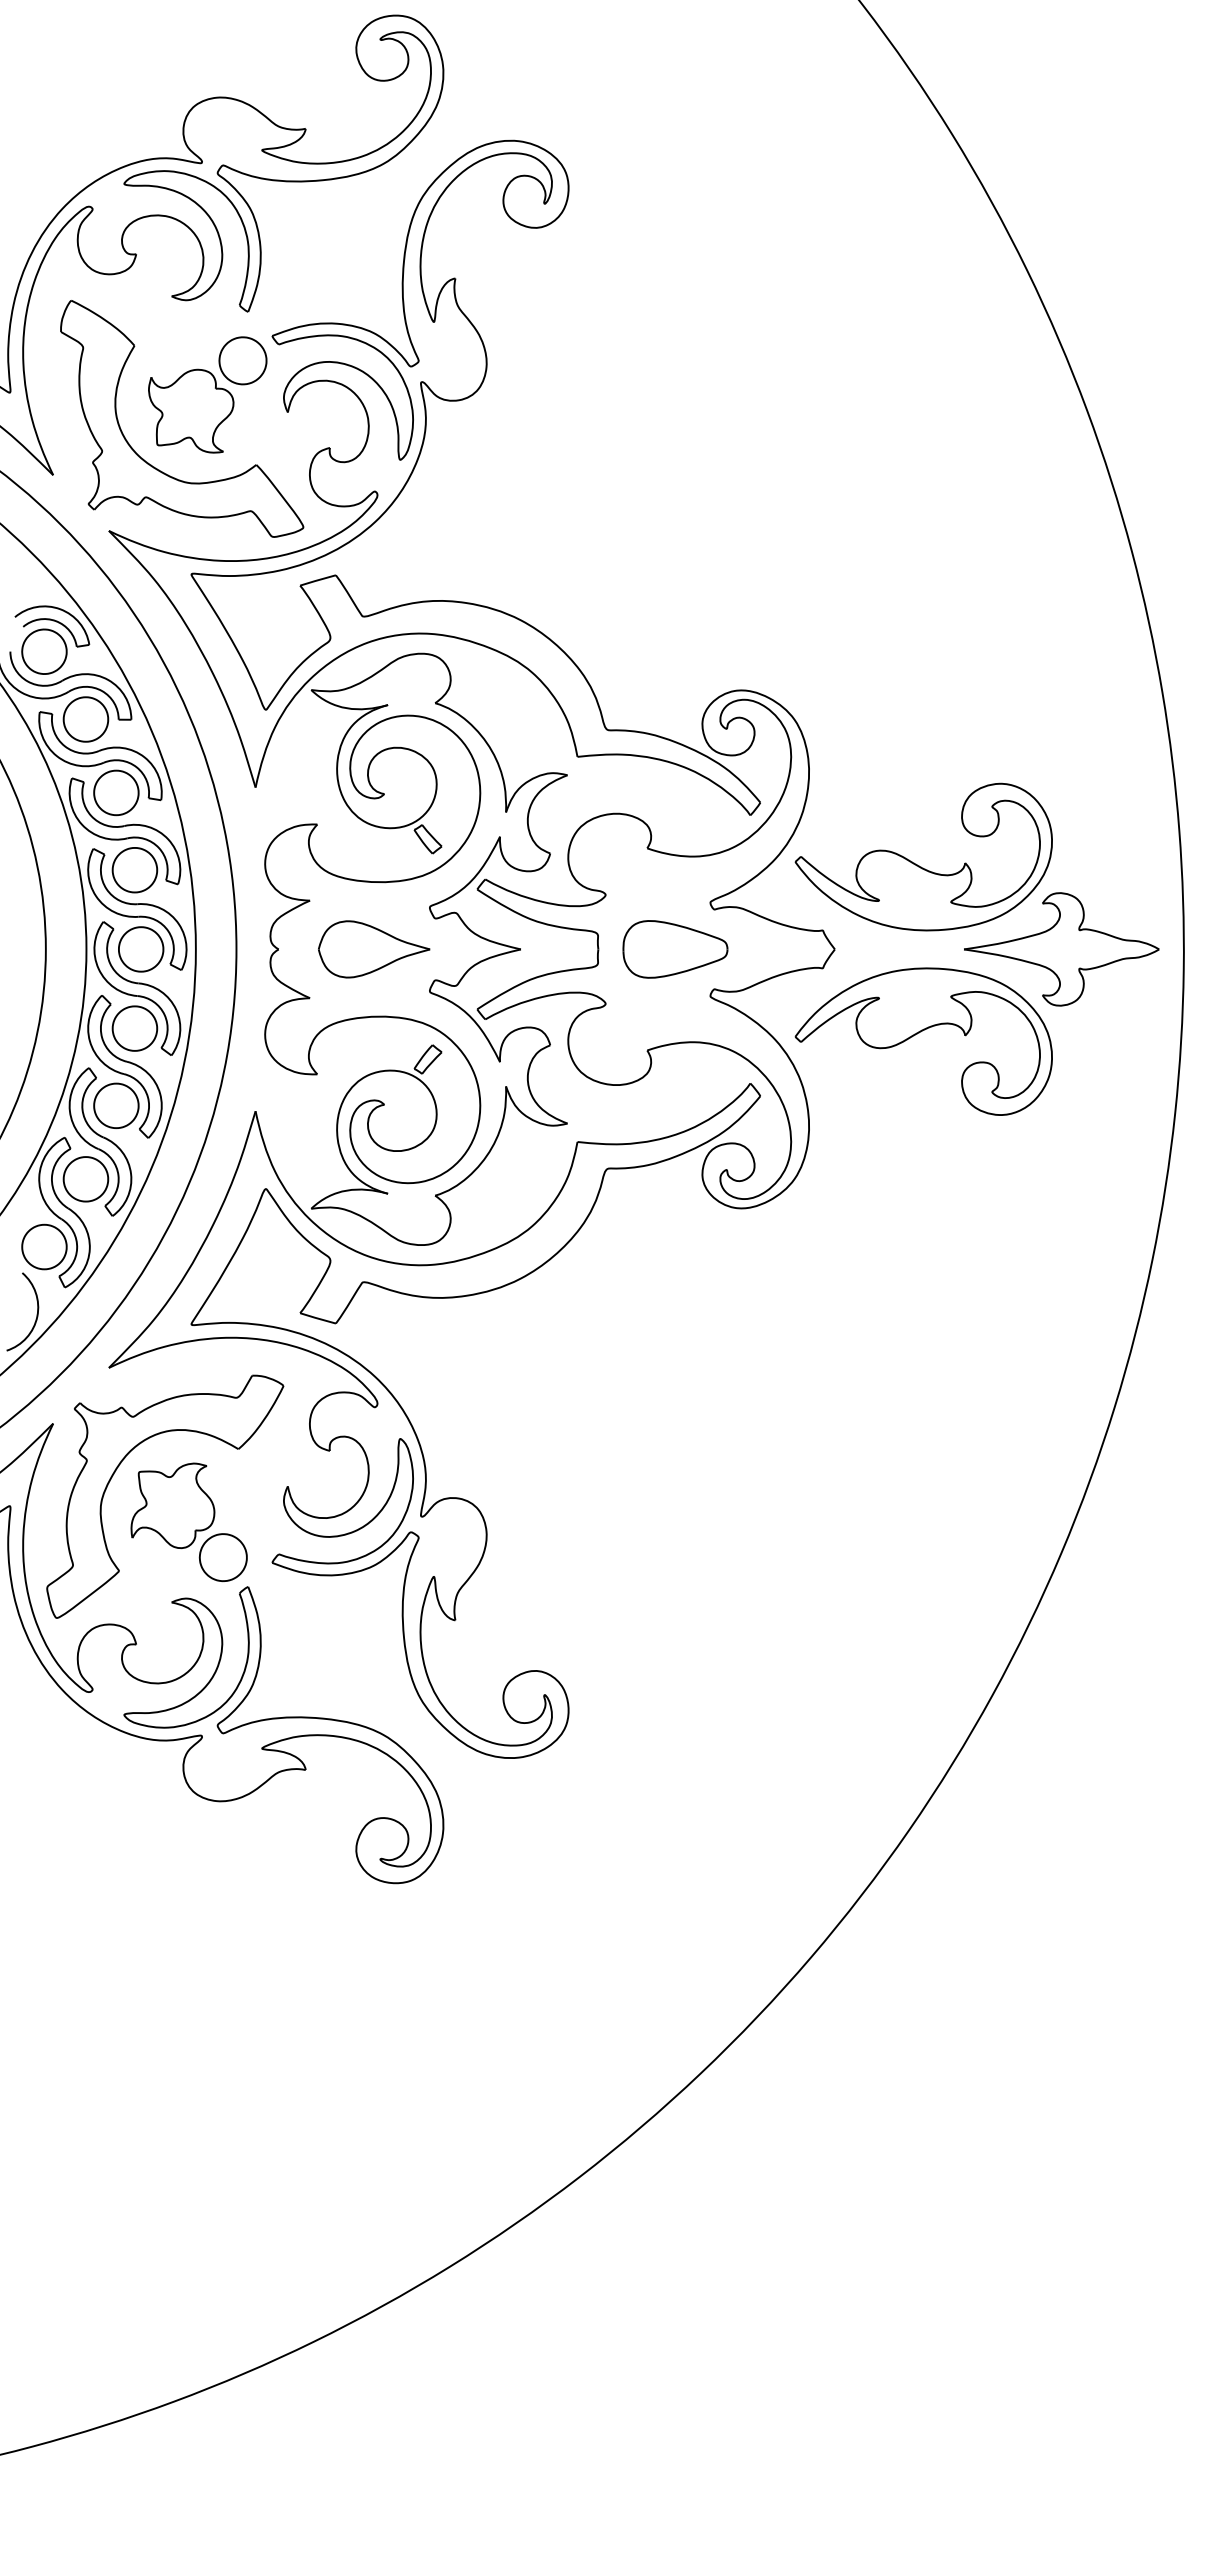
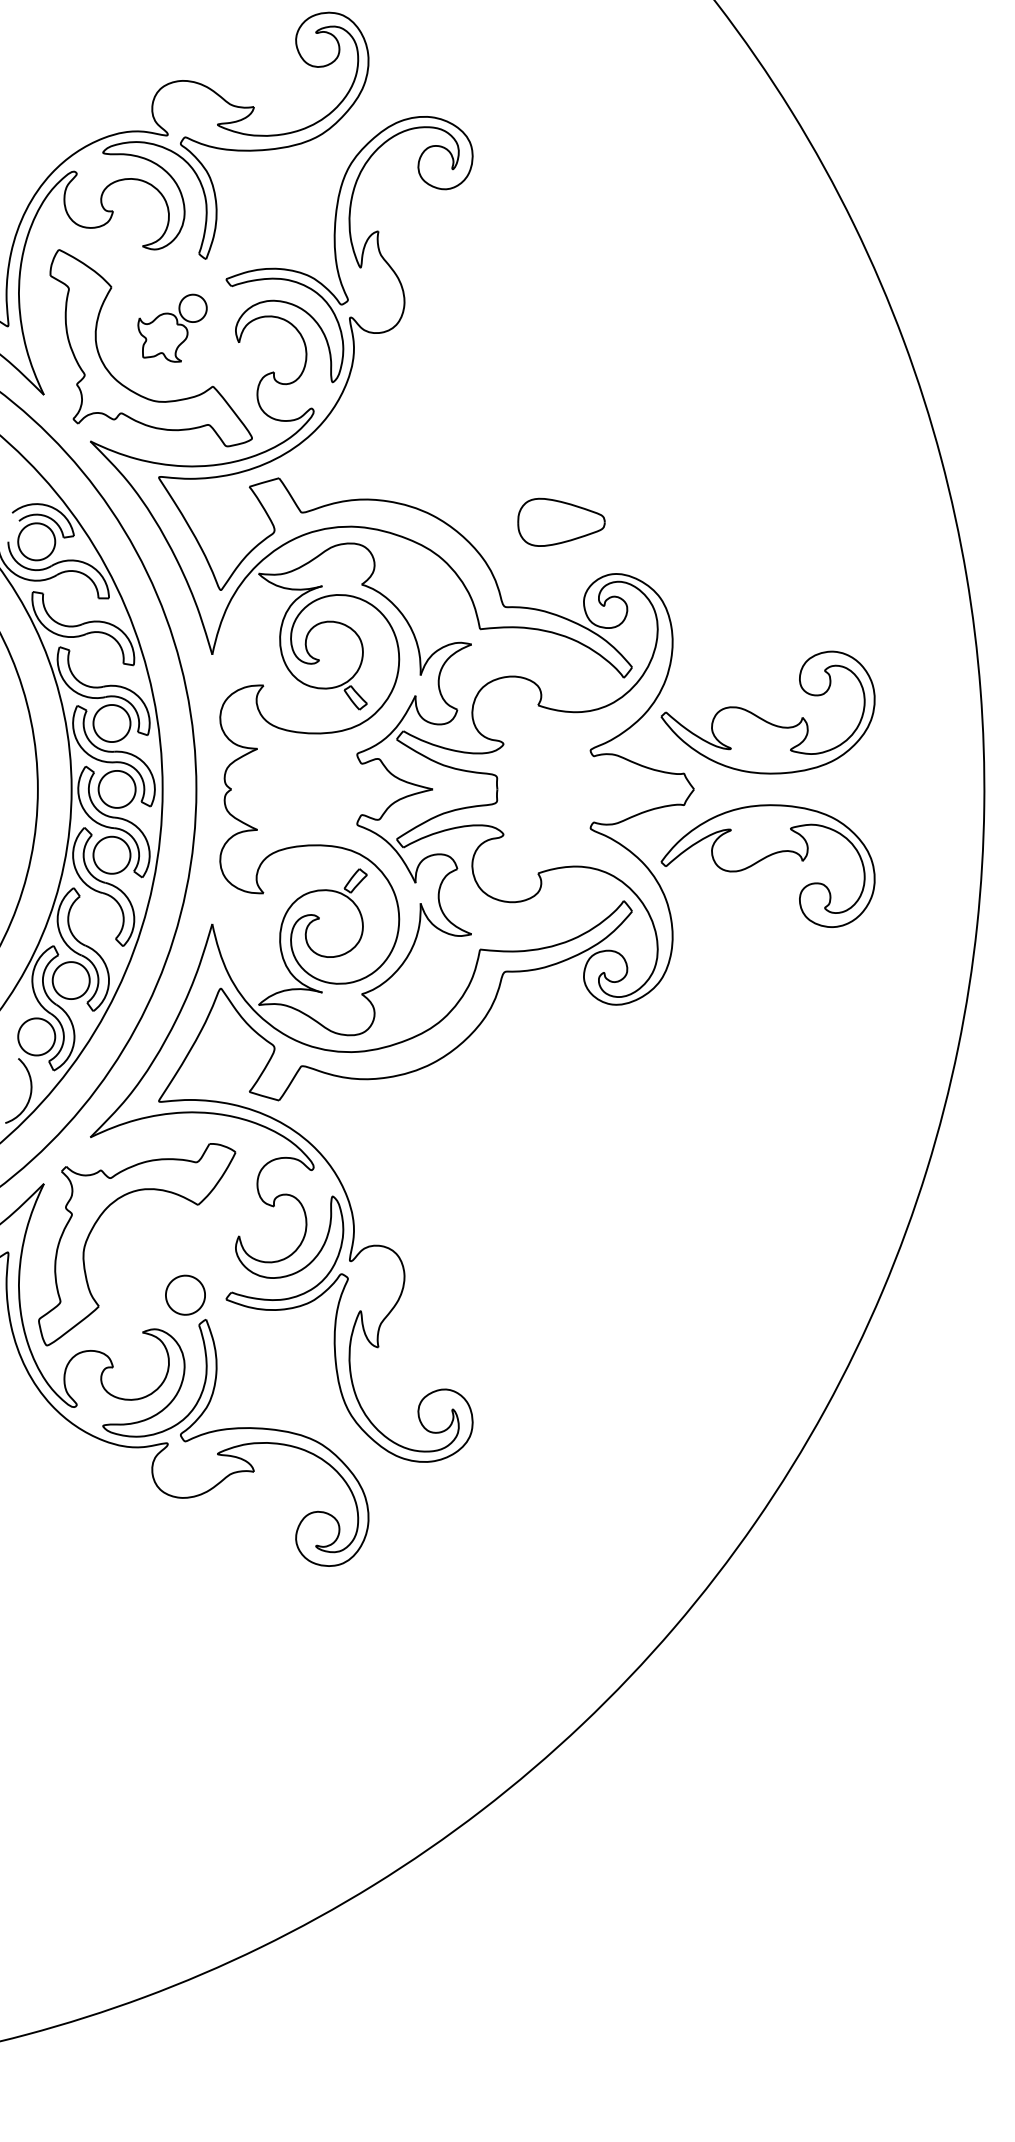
part: (207, 394) -> (172, 327), size x0.7
part: (85, 719) -> (70, 598), removed
part: (116, 792) -> (96, 658), removed
part: (374, 949) -> (311, 789), removed
part: (675, 949) -> (561, 522), moved
part: (1061, 949) -> (882, 789), removed
part: (116, 1105) -> (96, 919), removed
part: (172, 1505) -> (143, 1251), removed

